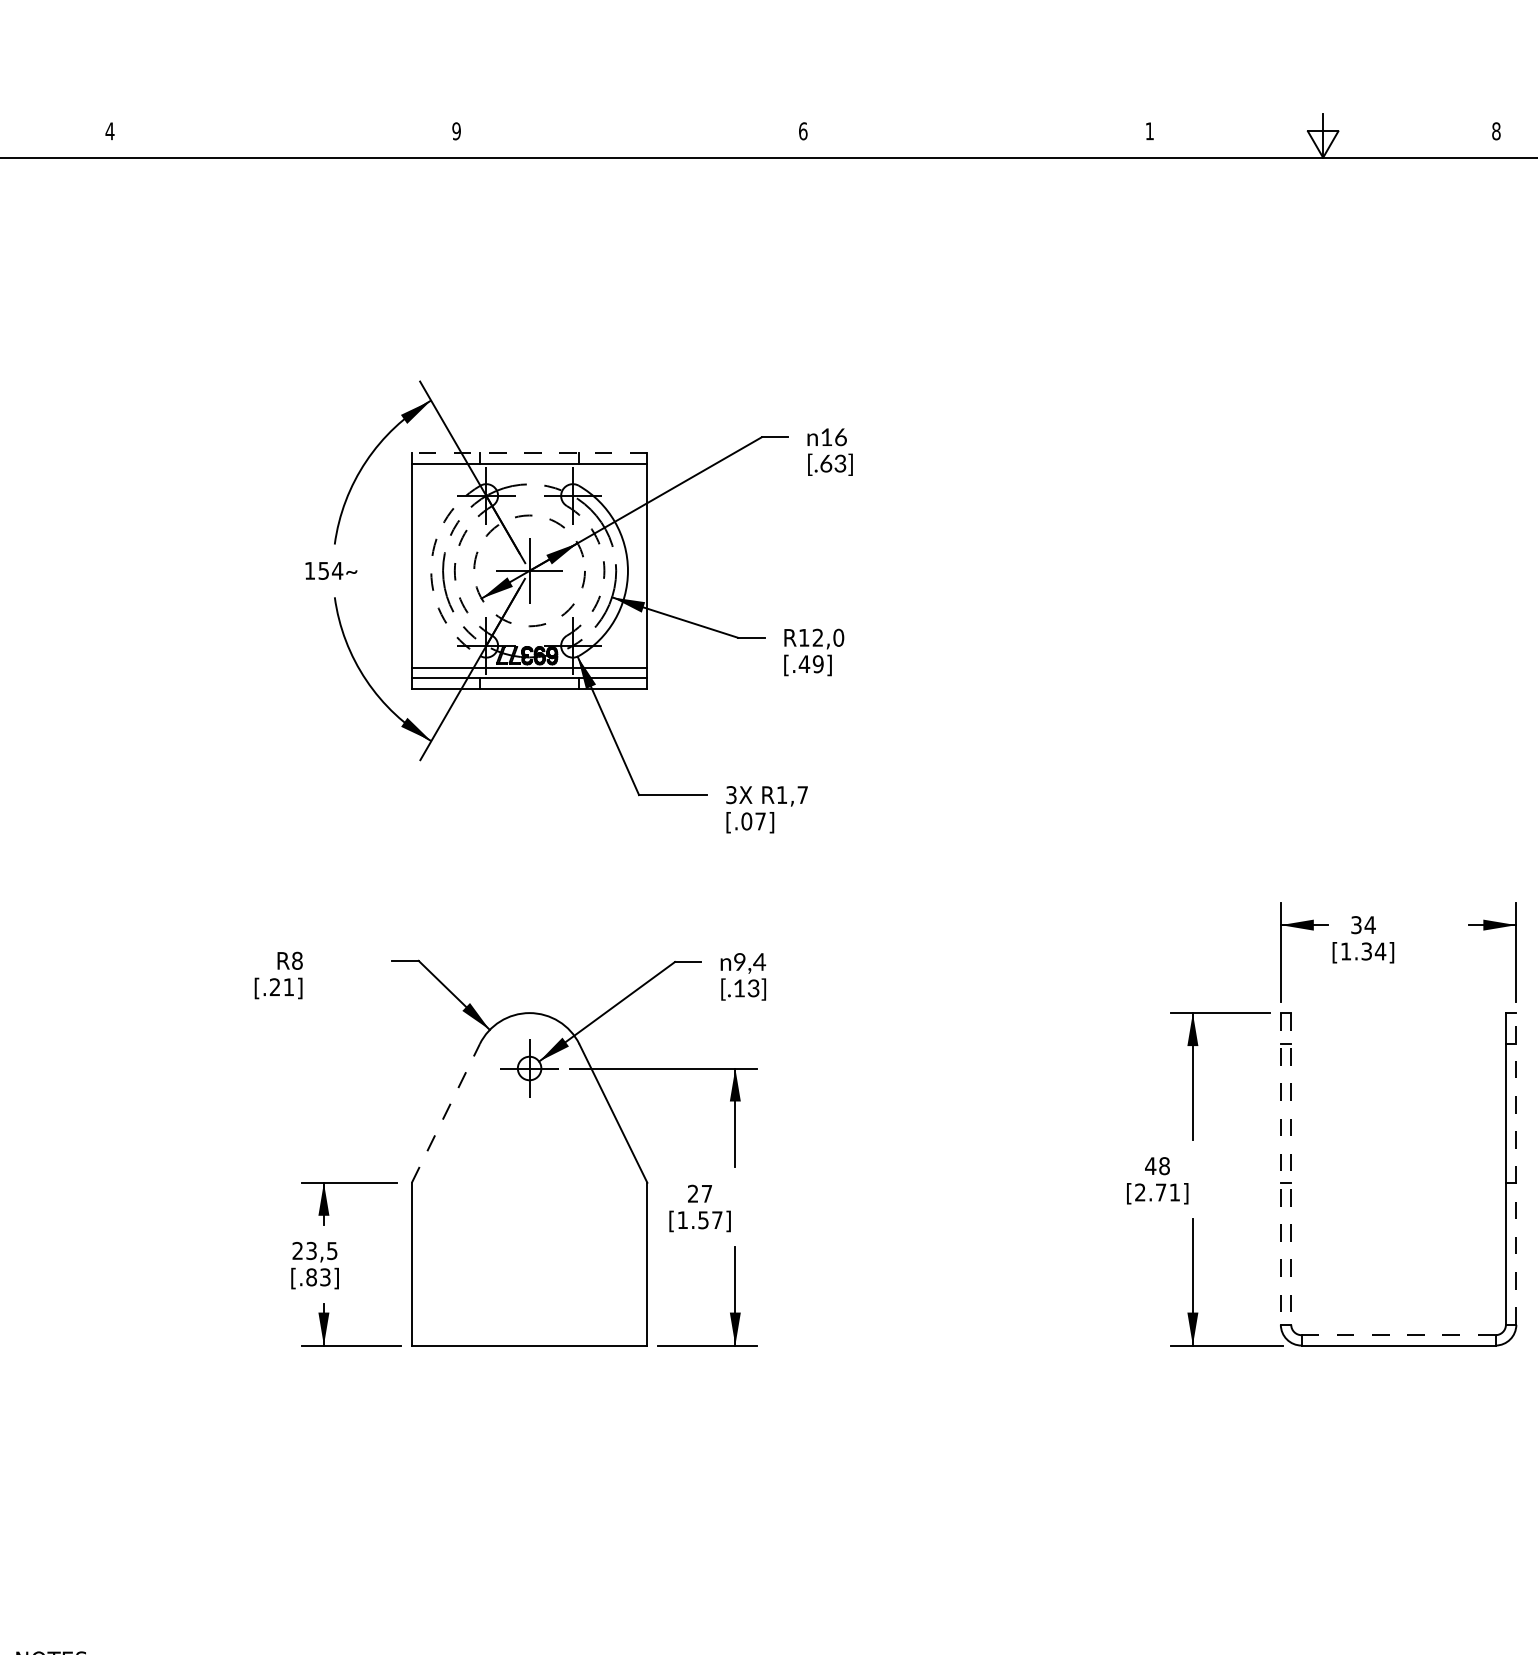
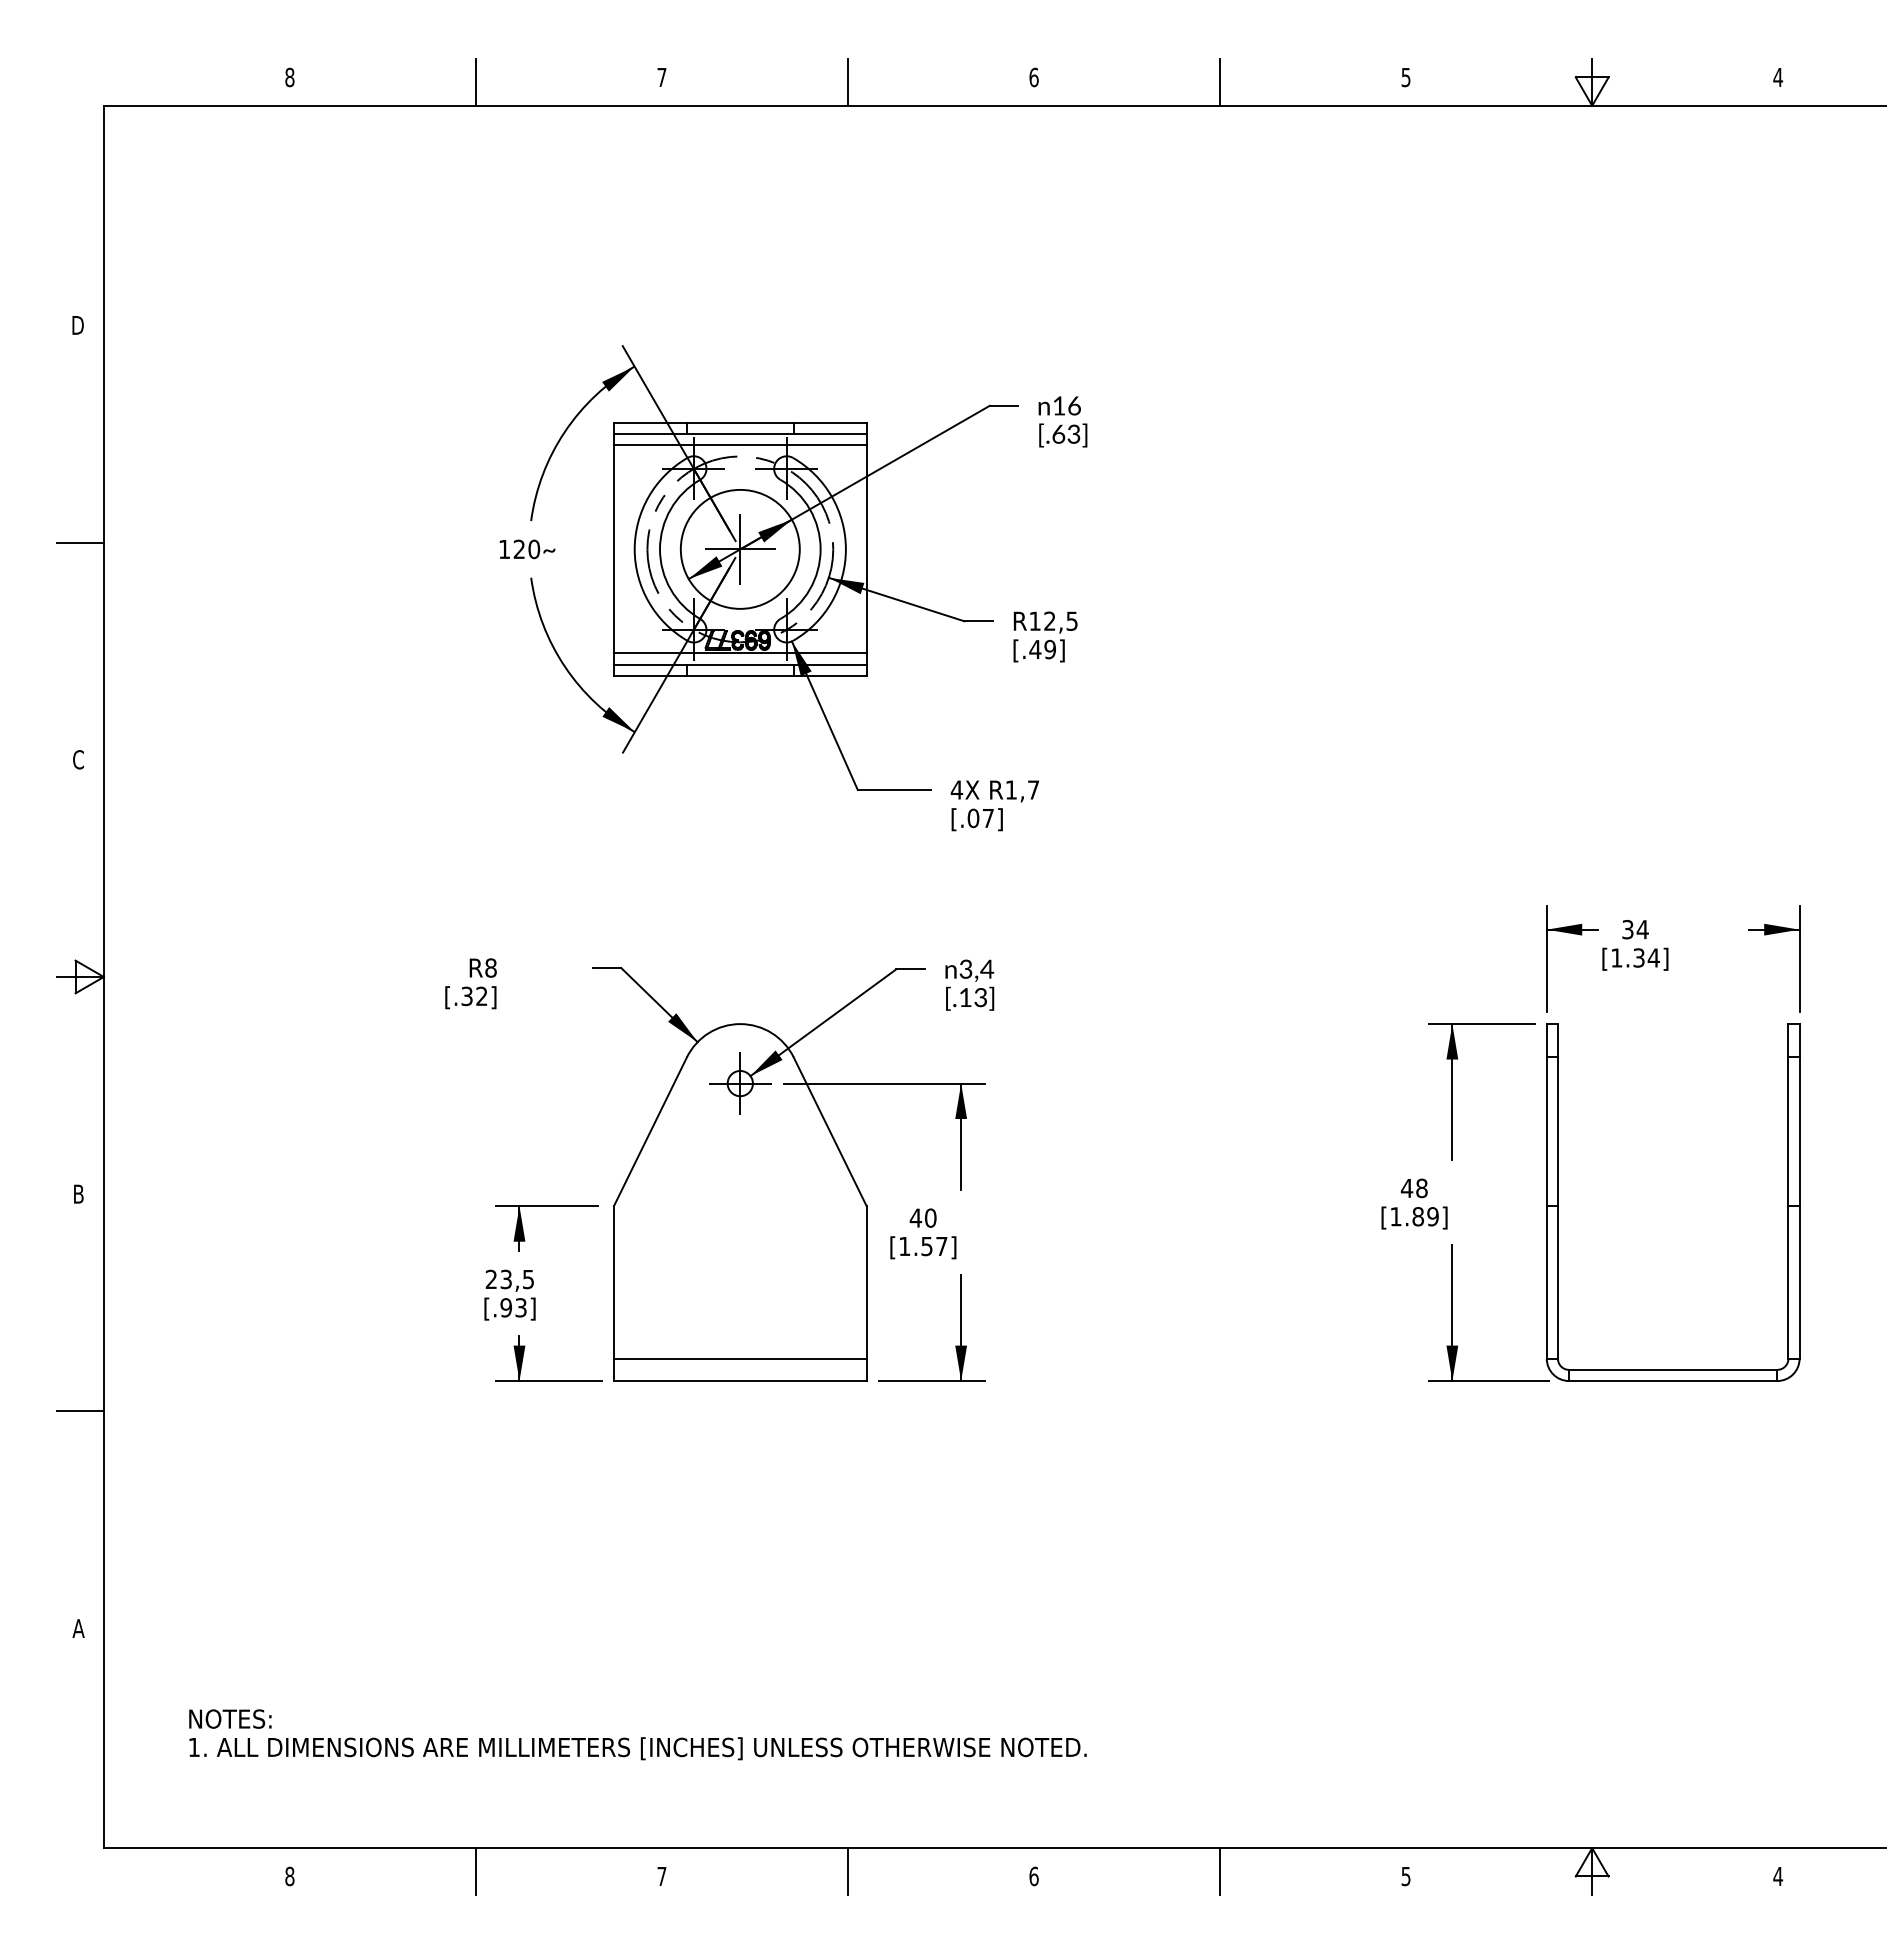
text: (109, 131) -> (289, 77), 4 -> 8
text: (456, 131) -> (661, 77), 9 -> 7
text: (1149, 131) -> (1405, 77), 1 -> 5
text: (1496, 131) -> (1778, 77), 8 -> 4
line: (282, 135) -> (475, 81), added
line: (630, 135) -> (848, 81), added
line: (976, 135) -> (1220, 81), added
line: (528, 452) -> (739, 422), dashed -> solid
line: (528, 474) -> (739, 445), added
circle: (528, 570) -> (739, 548), dashed -> solid
text: (330, 571) -> (526, 549), 154 -> 120
arc: (431, 571) -> (634, 549), dashed -> solid
arc: (455, 571) -> (660, 549), dashed -> solid
arc: (604, 571) -> (820, 549), dashed -> solid
text: (838, 637) -> (1071, 620), R12,0 -> R12,5
text: (730, 794) -> (956, 789), 3X -> 4X
text: (739, 962) -> (965, 969), 9,4 -> 3,4
text: (282, 987) -> (474, 996), [.21] -> [.32]
line: (445, 1113) -> (650, 1131), dashed -> solid
line: (1516, 1168) -> (1799, 1190), dashed -> solid
line: (1280, 1169) -> (1546, 1191), dashed -> solid
line: (1290, 1169) -> (1557, 1191), dashed -> solid
text: (1157, 1192) -> (1414, 1216), [2.71] -> [1.89]
text: (699, 1193) -> (922, 1217), 27 -> 40
text: (311, 1277) -> (506, 1307), [.83] -> [.93]
line: (528, 1324) -> (739, 1358), added
line: (1398, 1334) -> (1673, 1369), dashed -> solid

